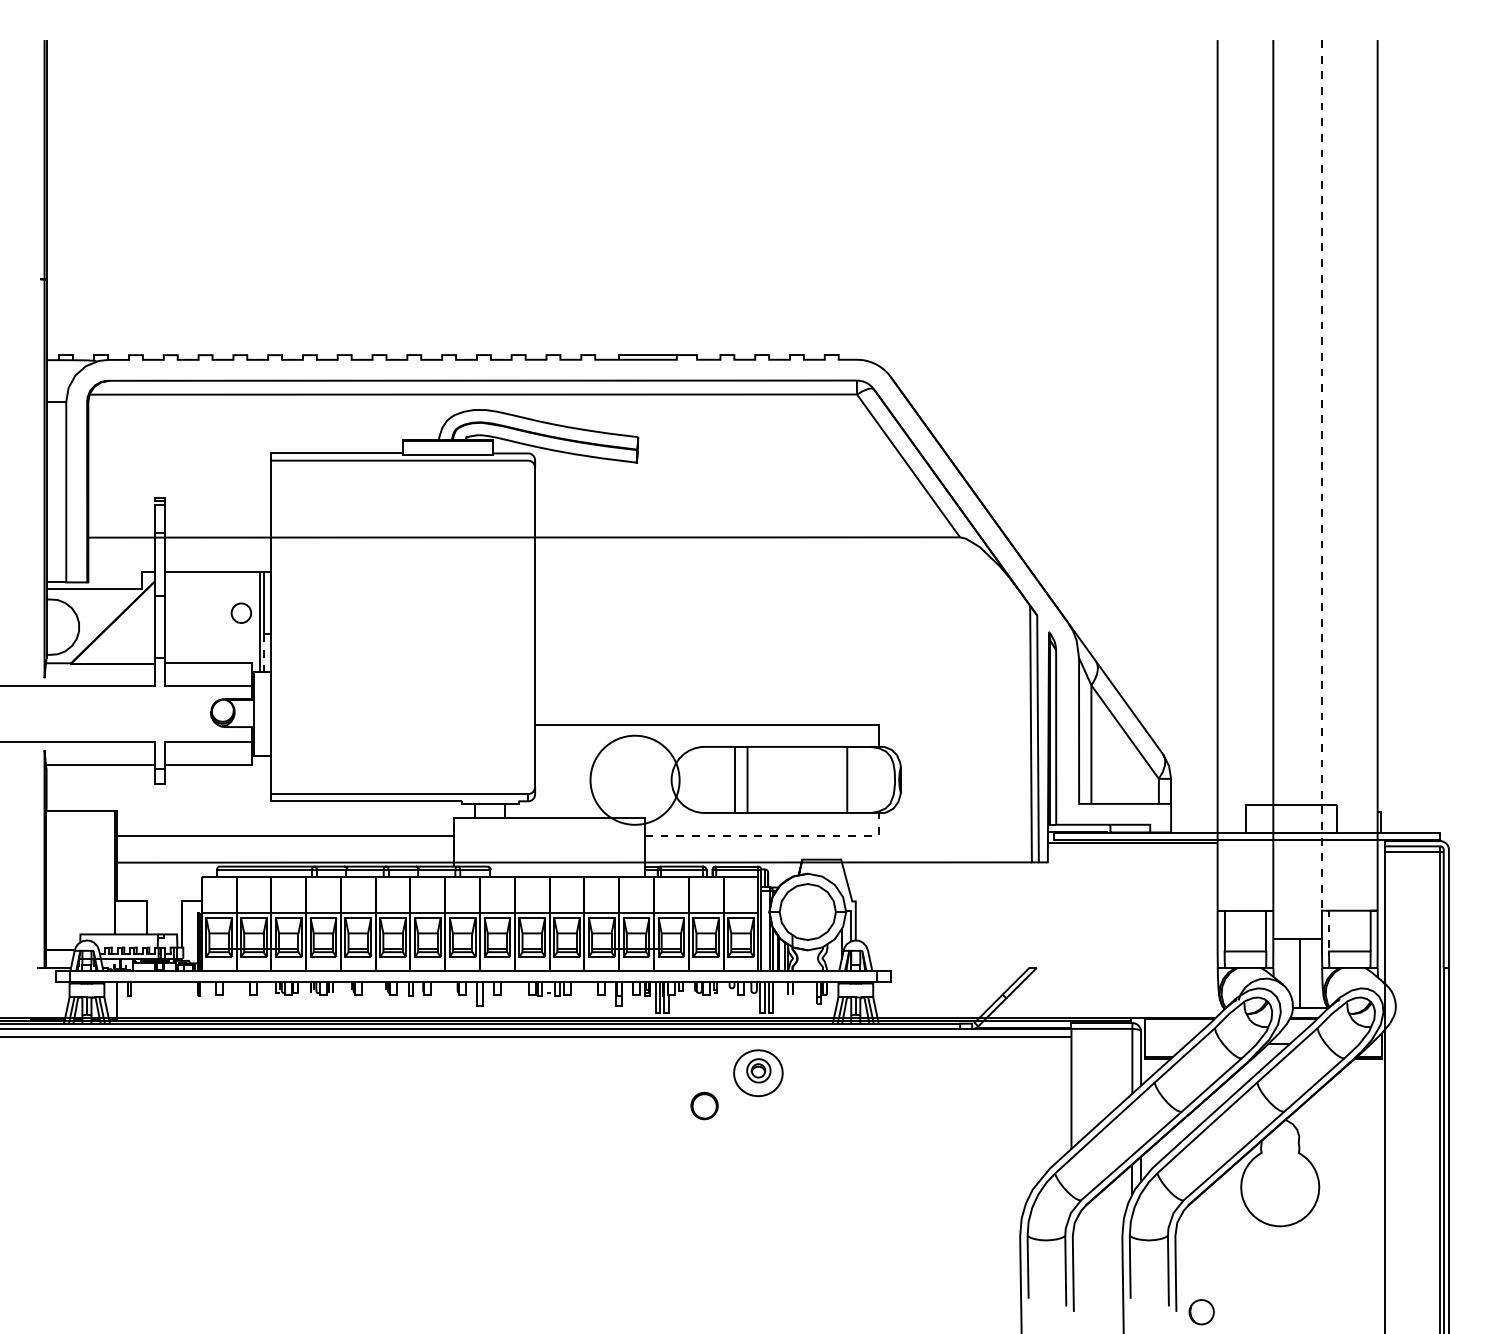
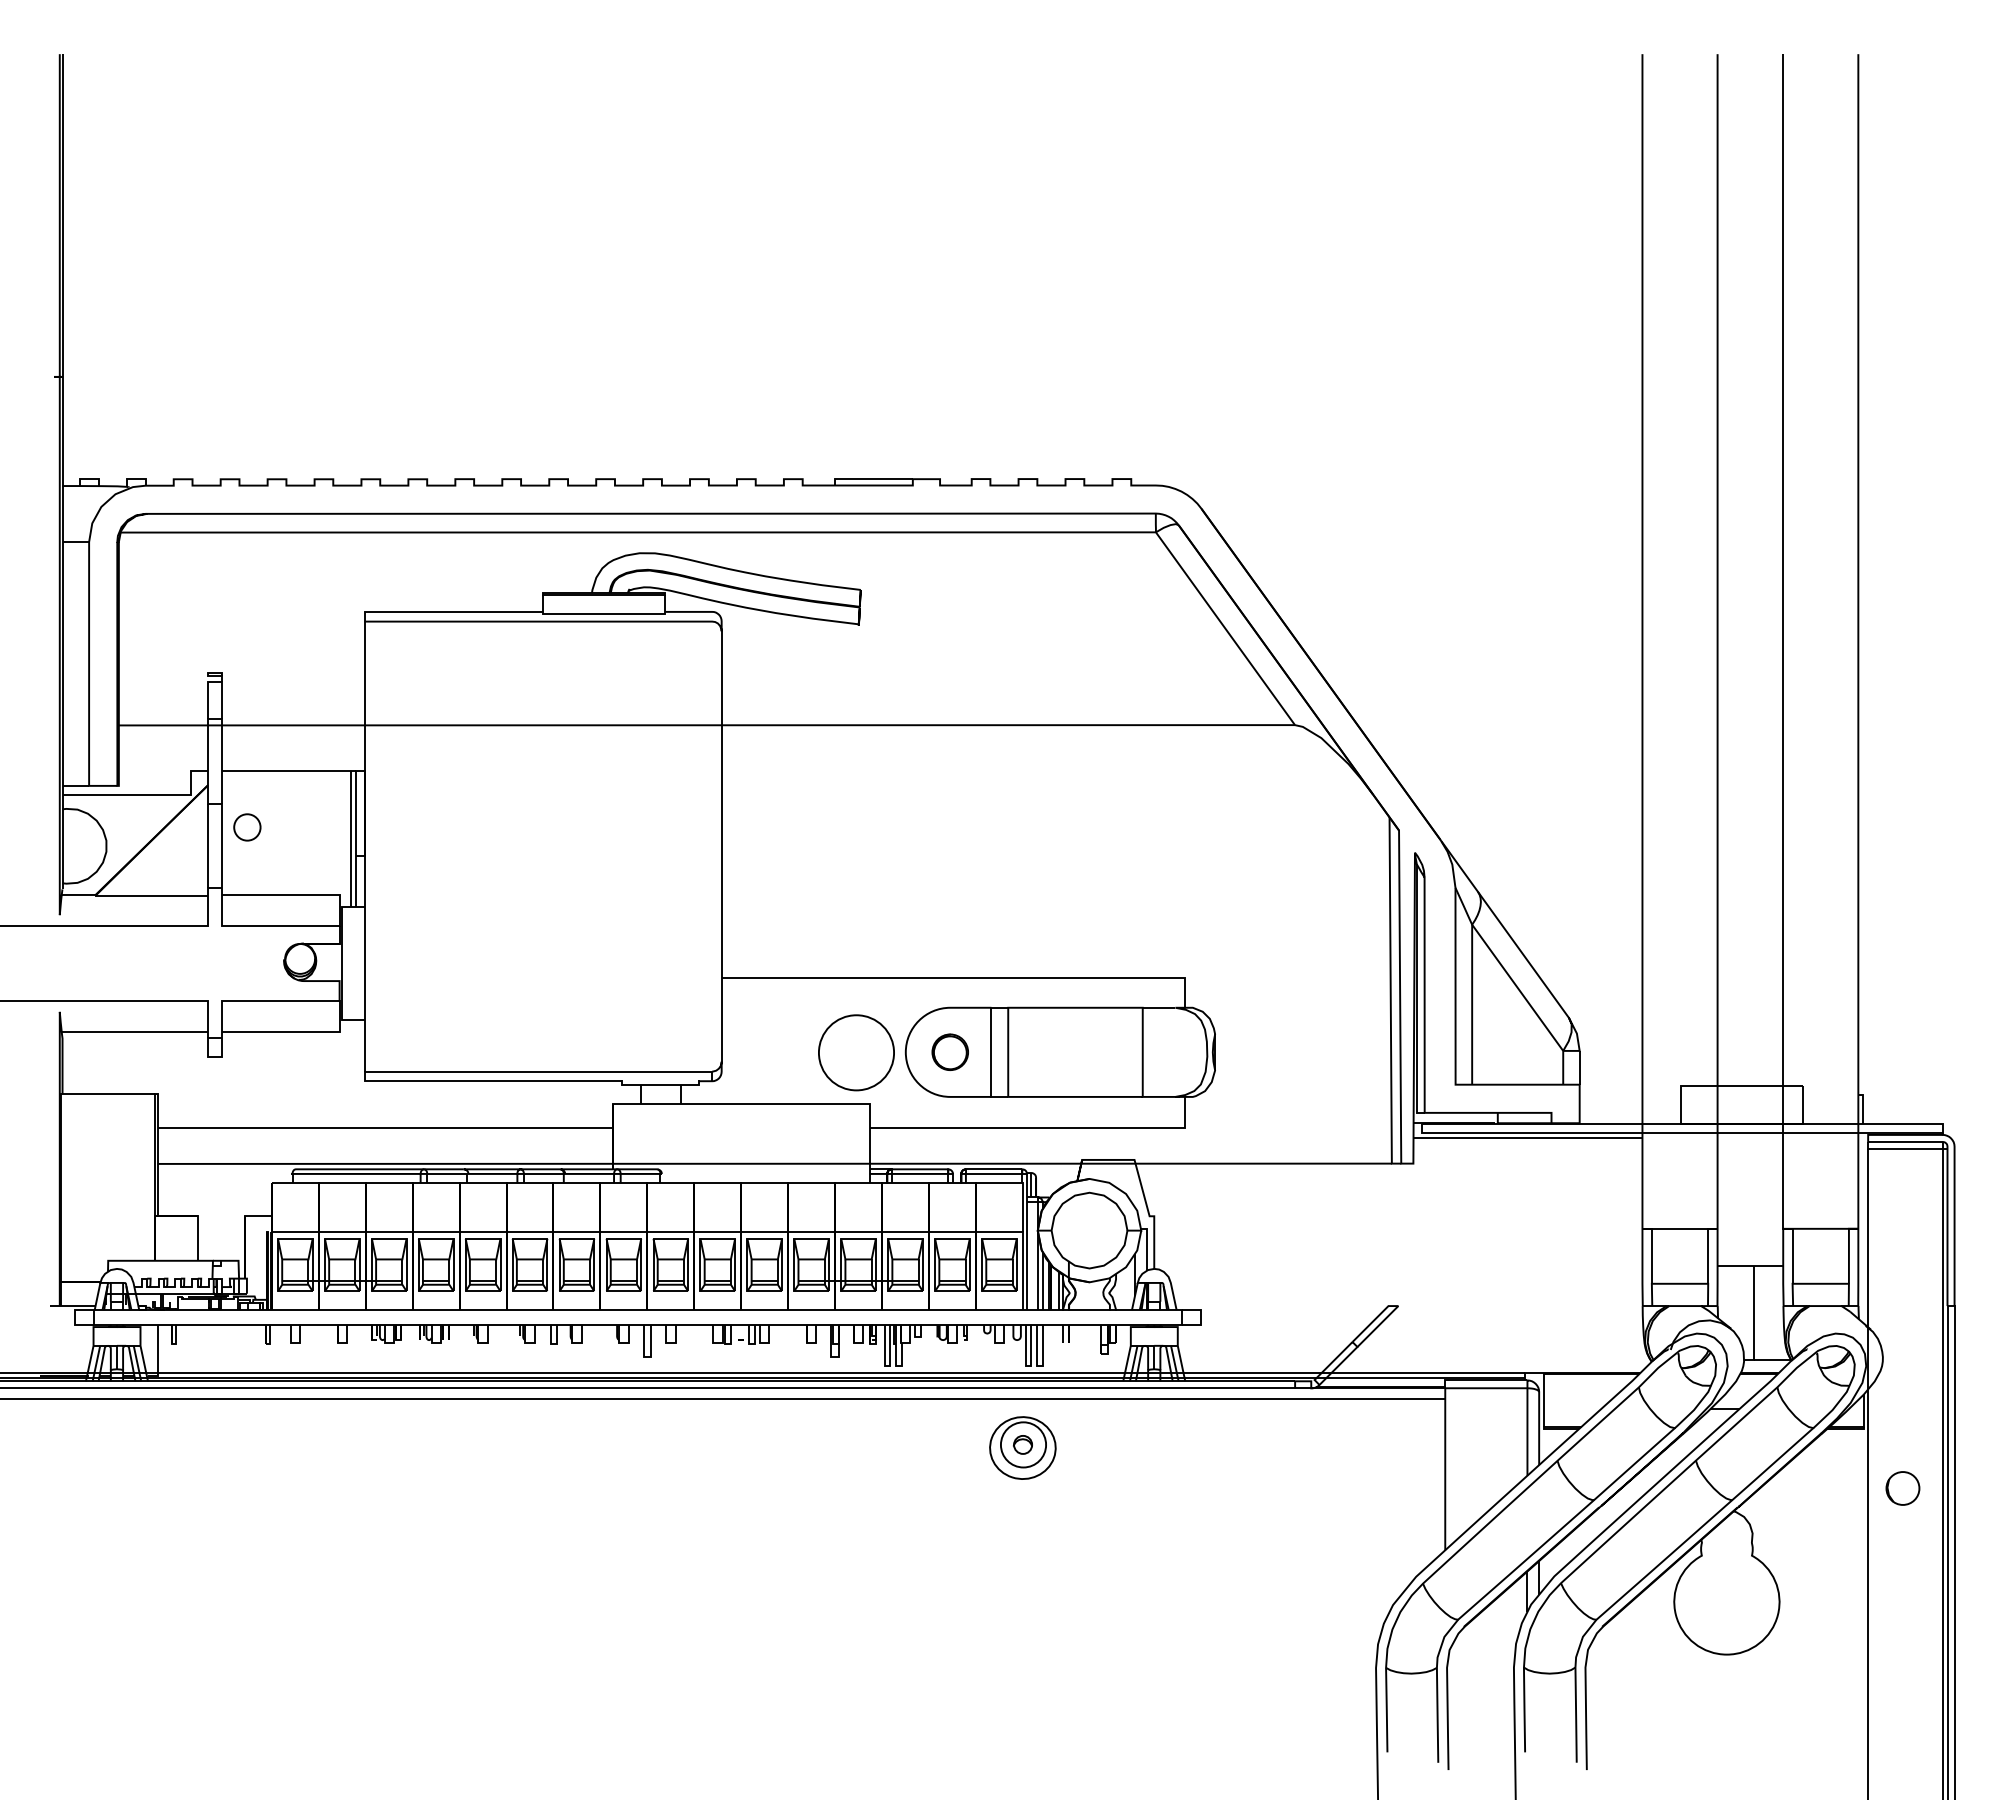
line: (1322, 499) -> (1783, 674), dashed -> solid
circle: (241, 613) -> (247, 827), moved
line: (263, 653) -> (355, 881), dashed -> solid
circle: (635, 780) -> (856, 1052), size x0.62
line: (773, 835) -> (1043, 1127), dashed -> solid
circle: (758, 1070) -> (1023, 1444), size x1.43
part: (704, 1105) -> (949, 1051), moved
part: (1201, 1312) -> (1902, 1488), moved

